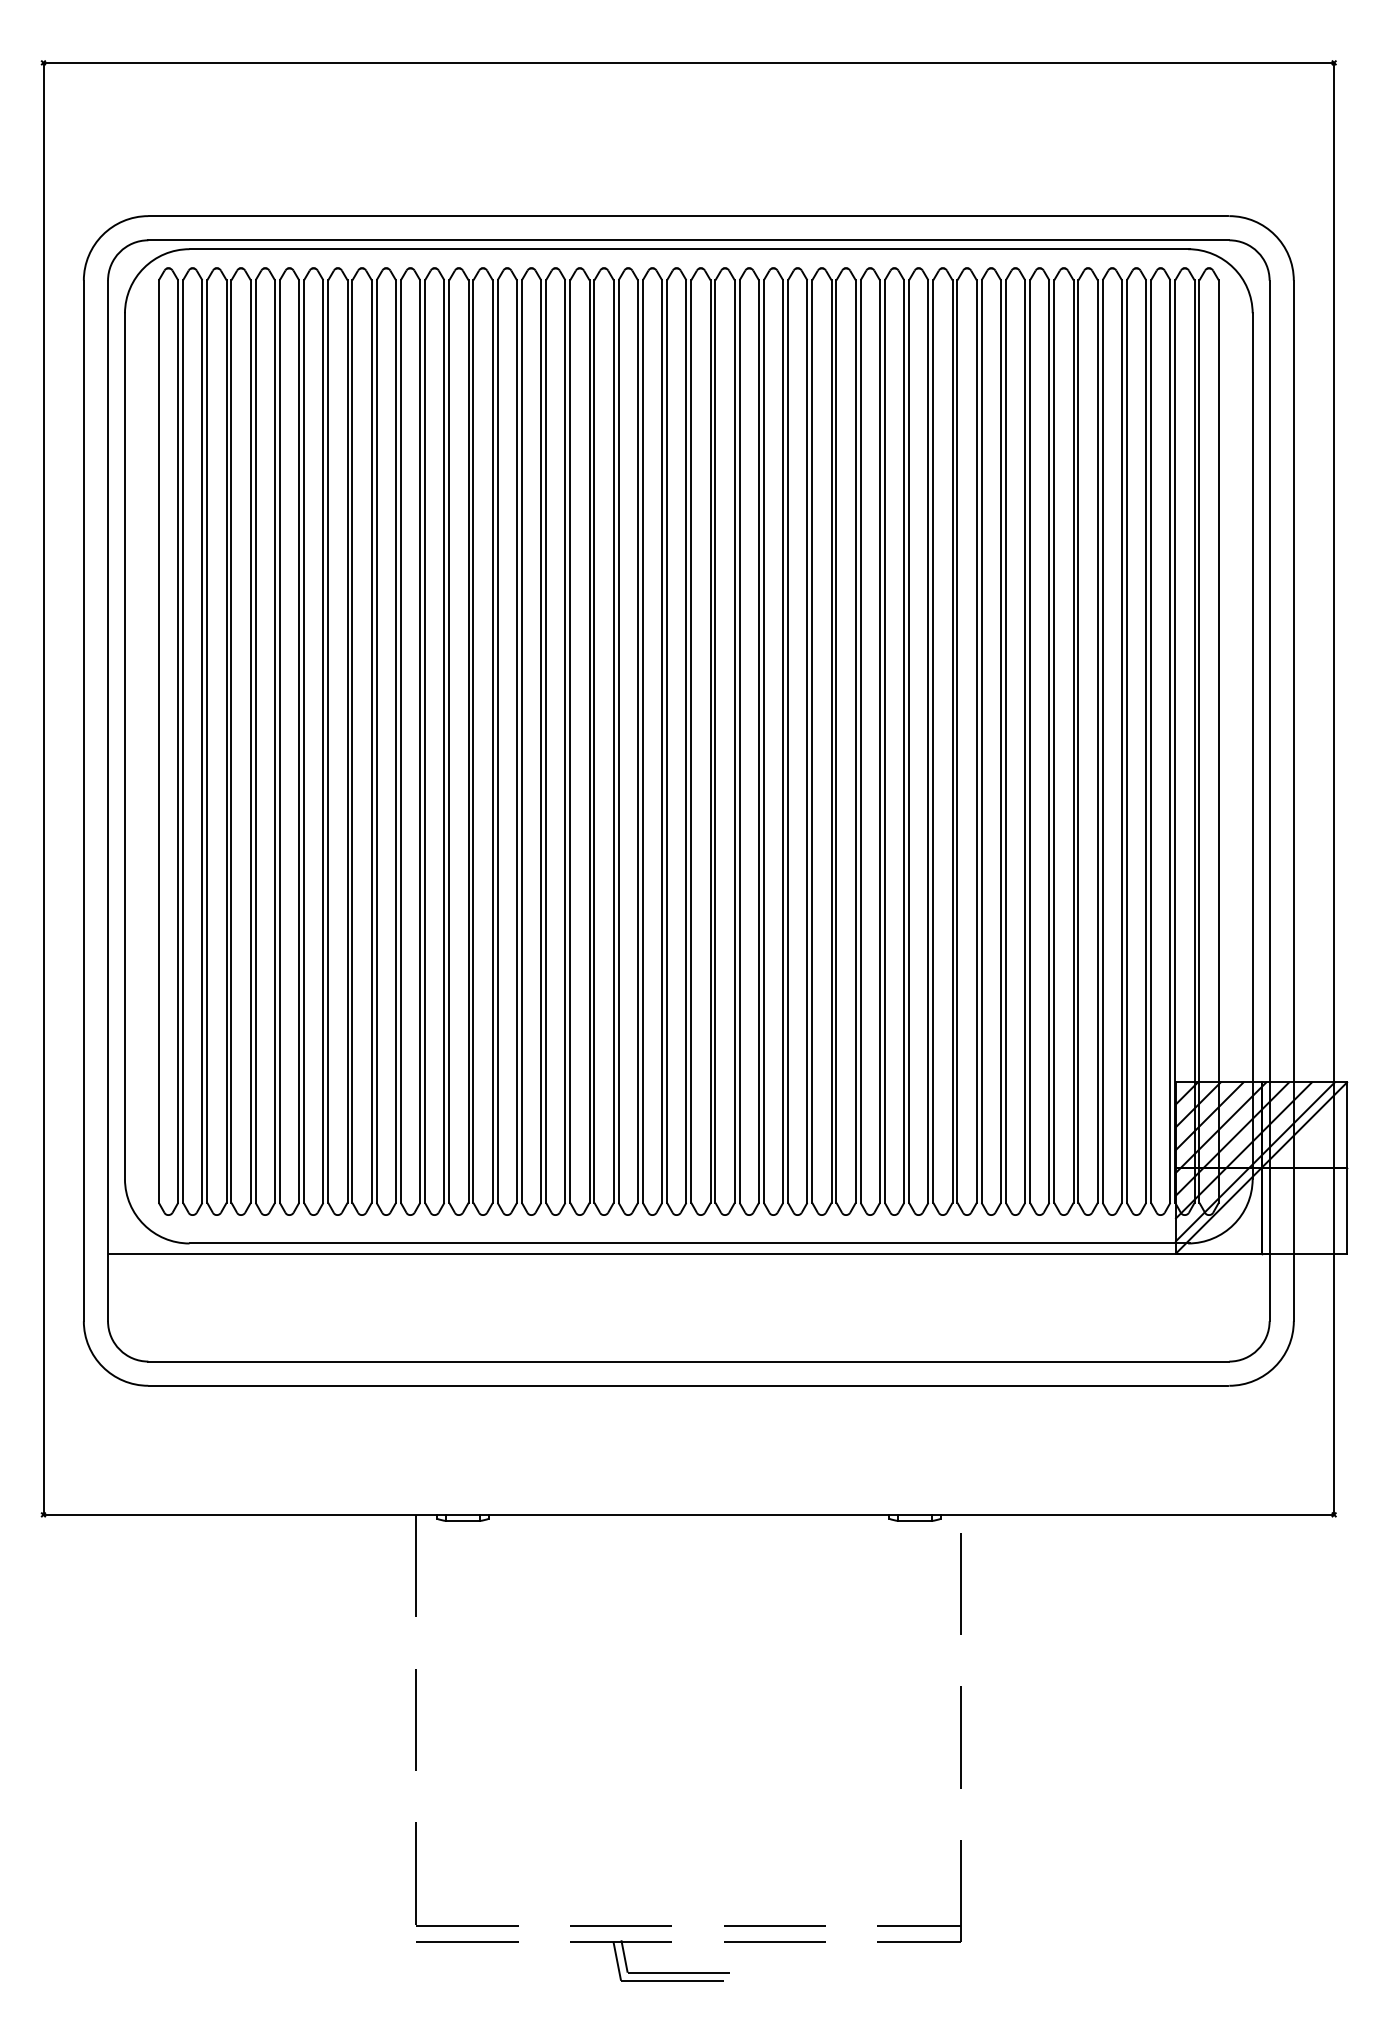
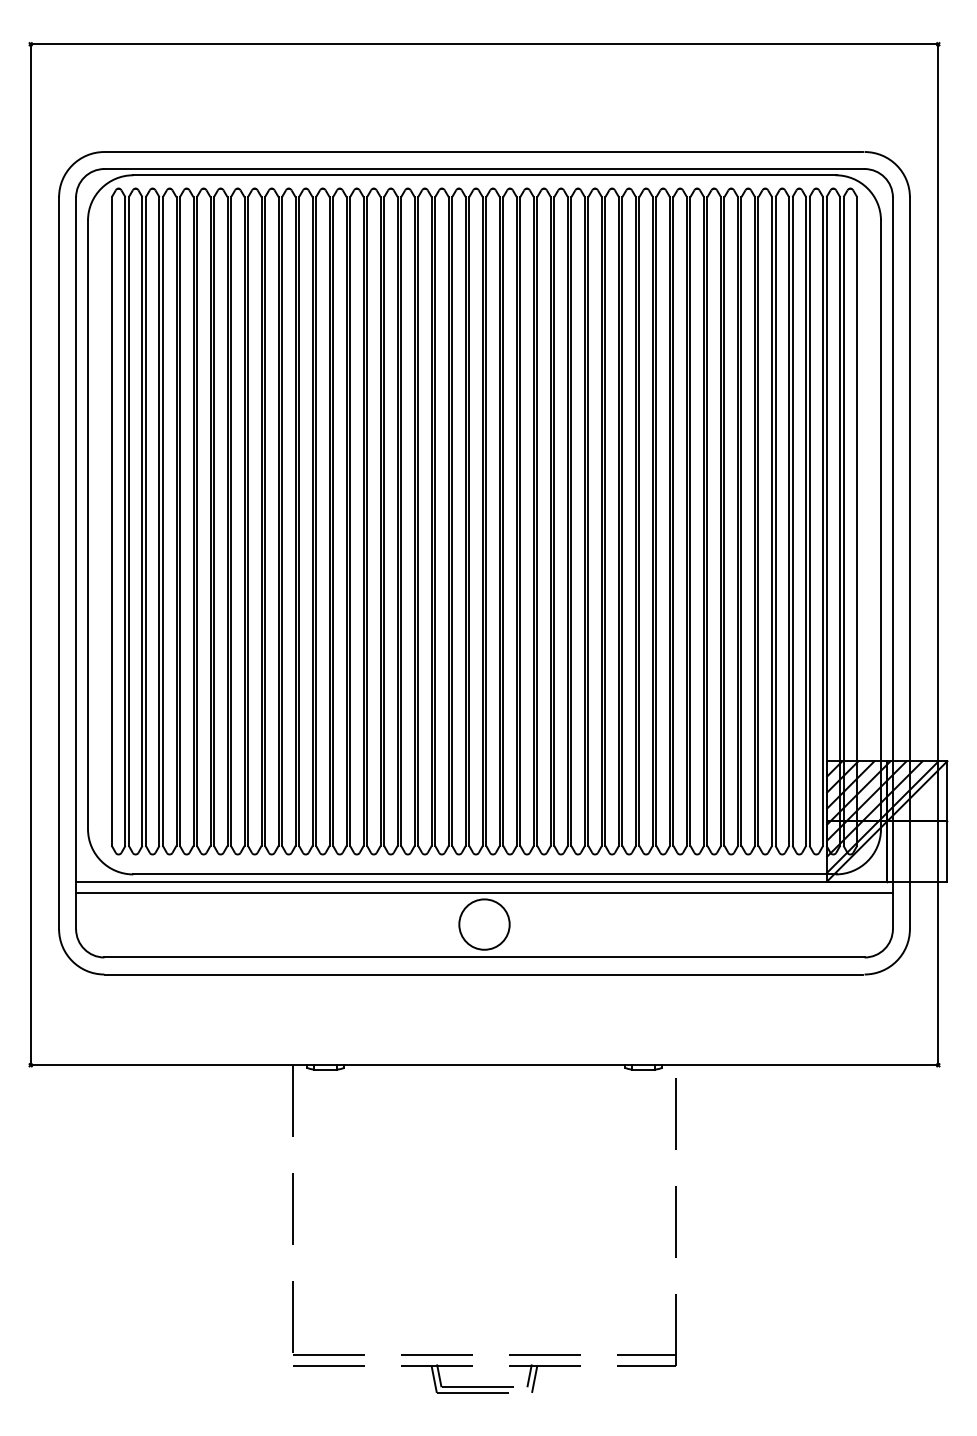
line: (688, 1270) -> (484, 893), added
circle: (688, 1314) -> (484, 924), added
line: (752, 1956) -> (529, 1375), added
line: (760, 1960) -> (534, 1378), added

